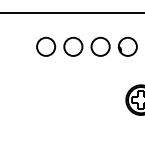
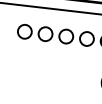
part: (18, 46) -> (24, 31), added

